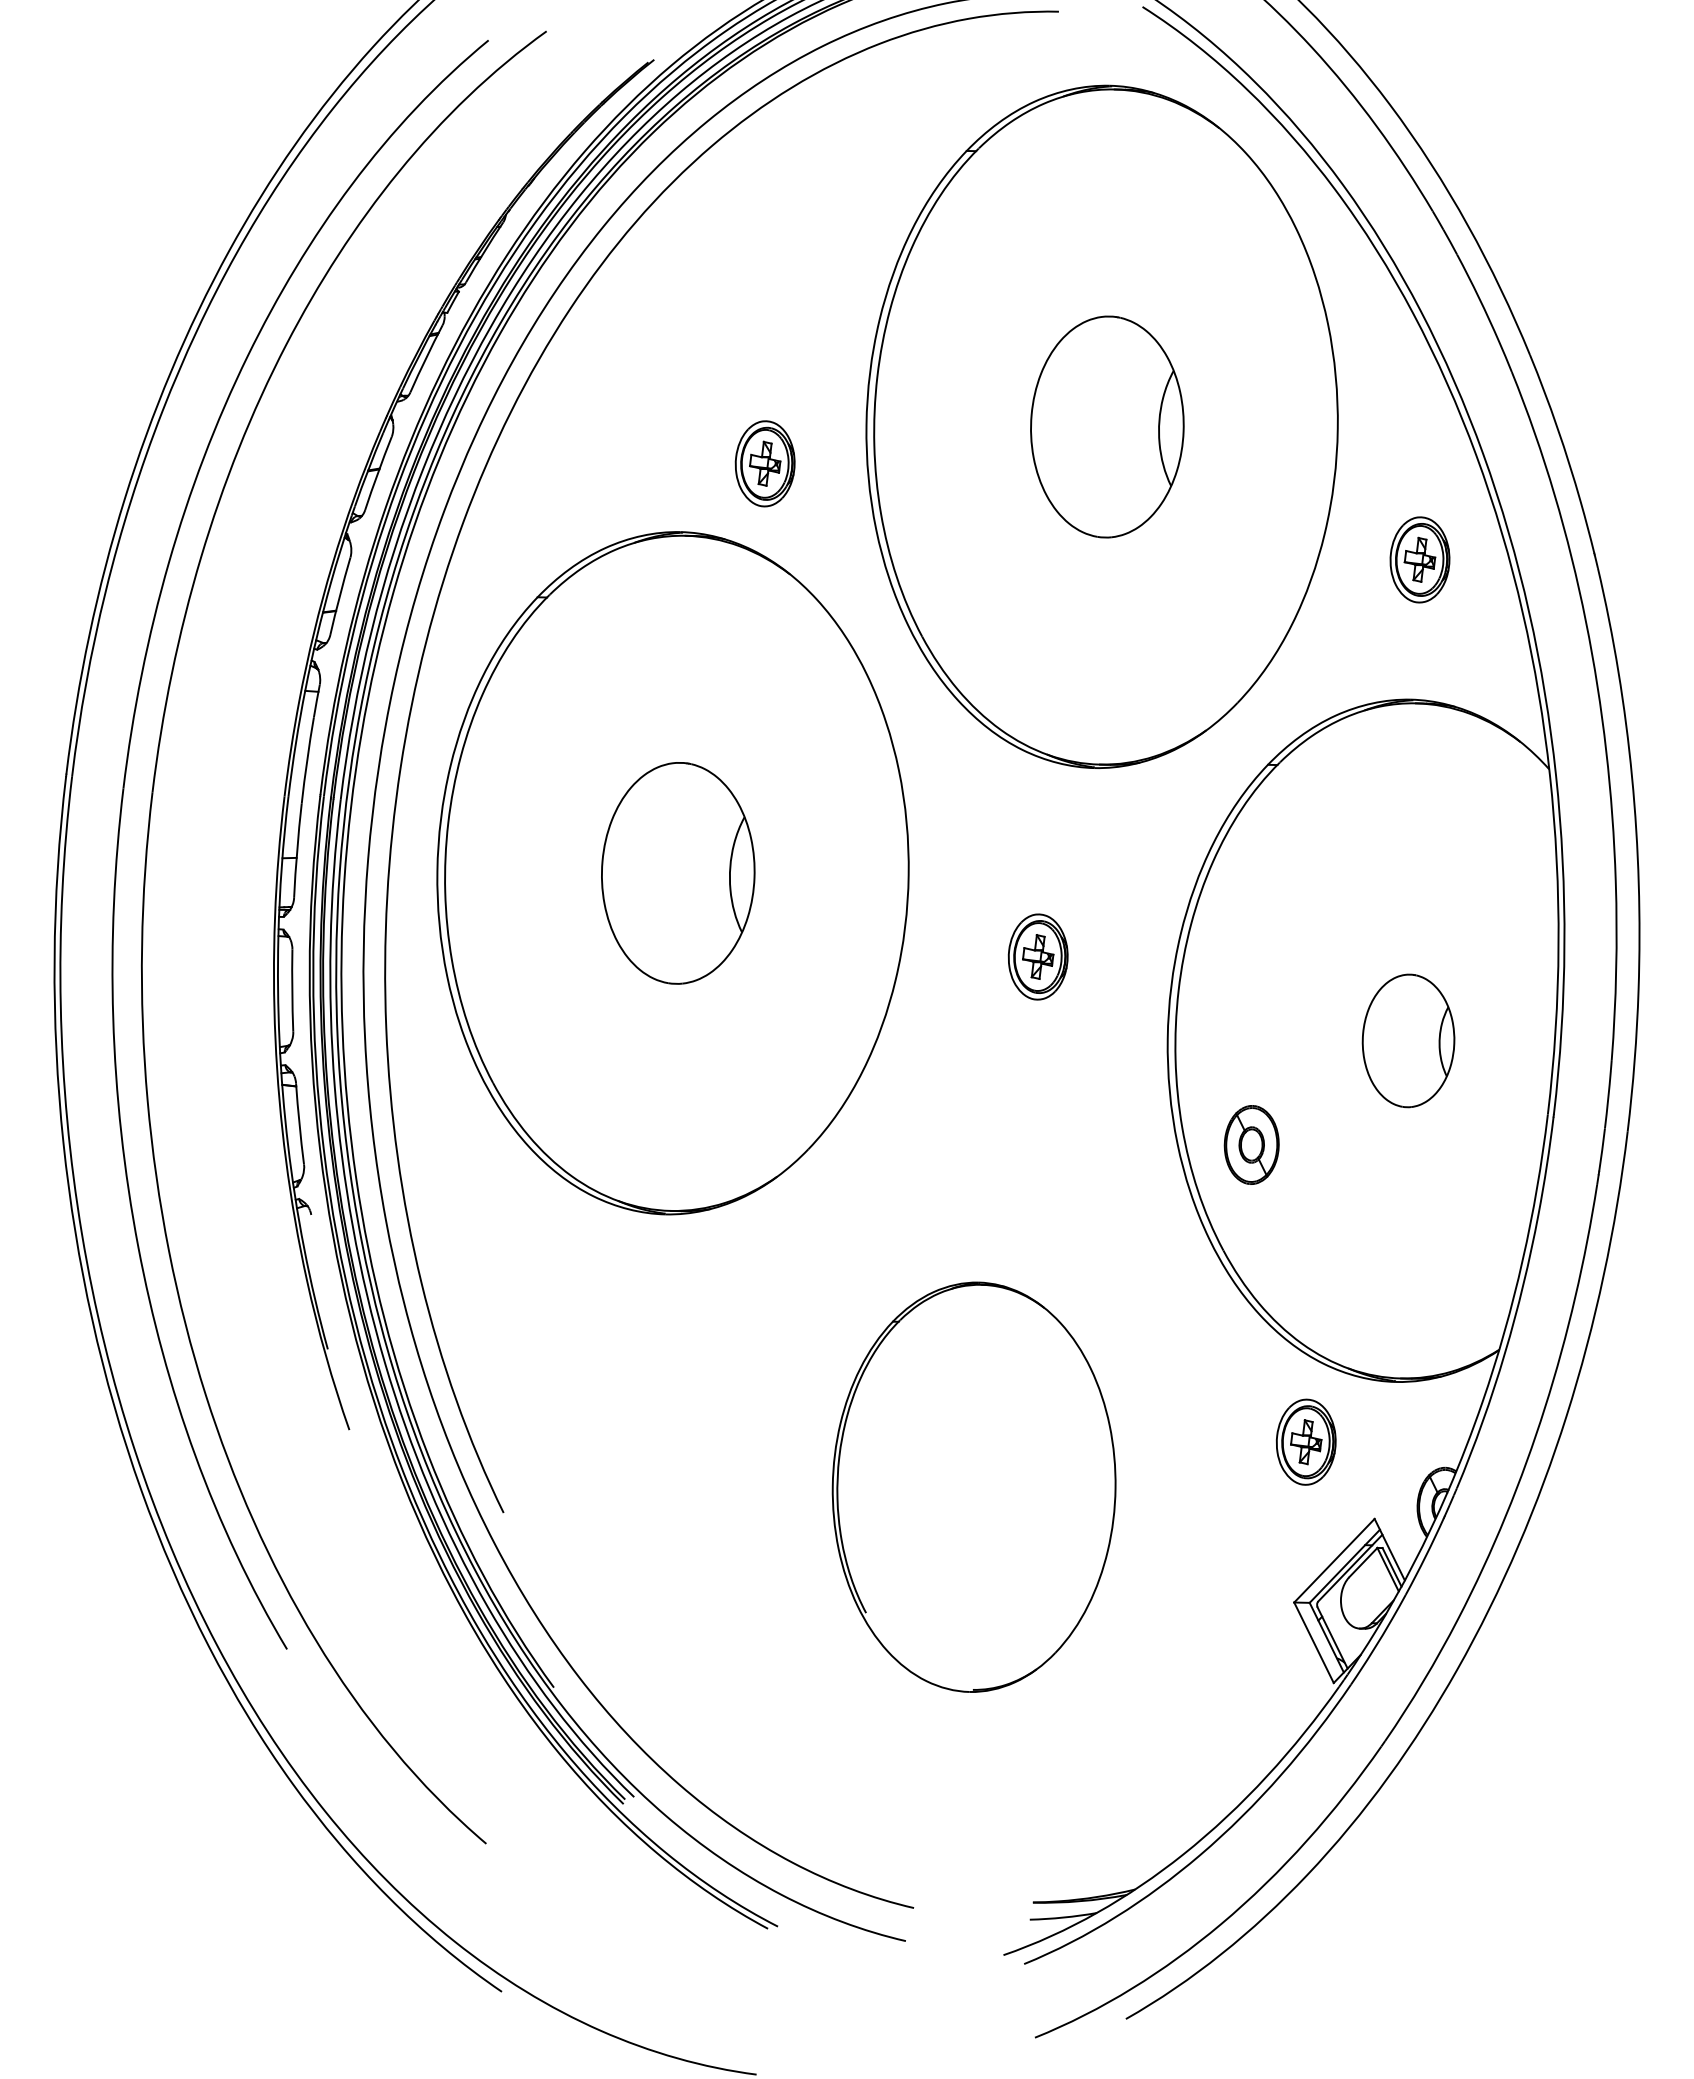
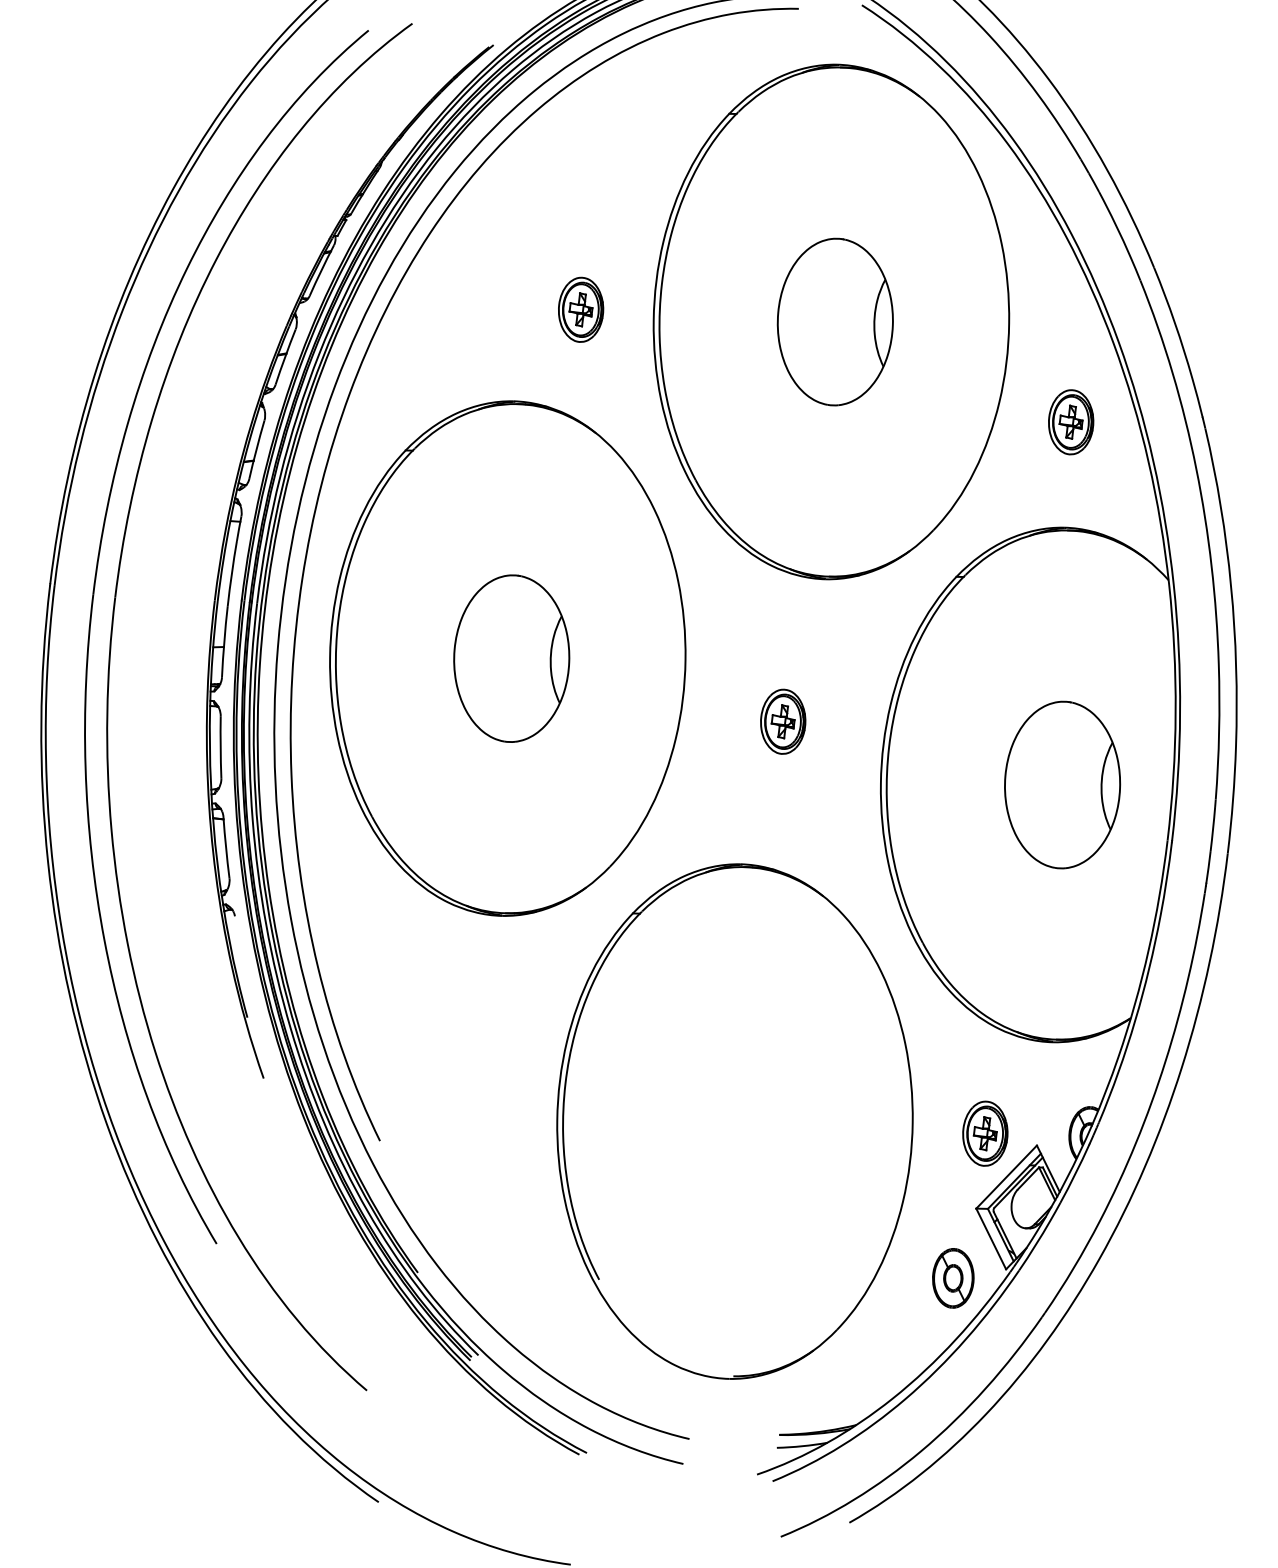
part: (764, 463) -> (580, 309), moved
part: (1408, 1040) -> (1062, 784), size x1.67
part: (1251, 1144) -> (953, 1278), moved
part: (1305, 1441) -> (984, 1133), moved
part: (973, 1487) -> (734, 1121), size x1.67

